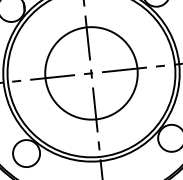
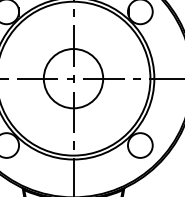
circle: (91, 73) -> (73, 78), size x0.7

